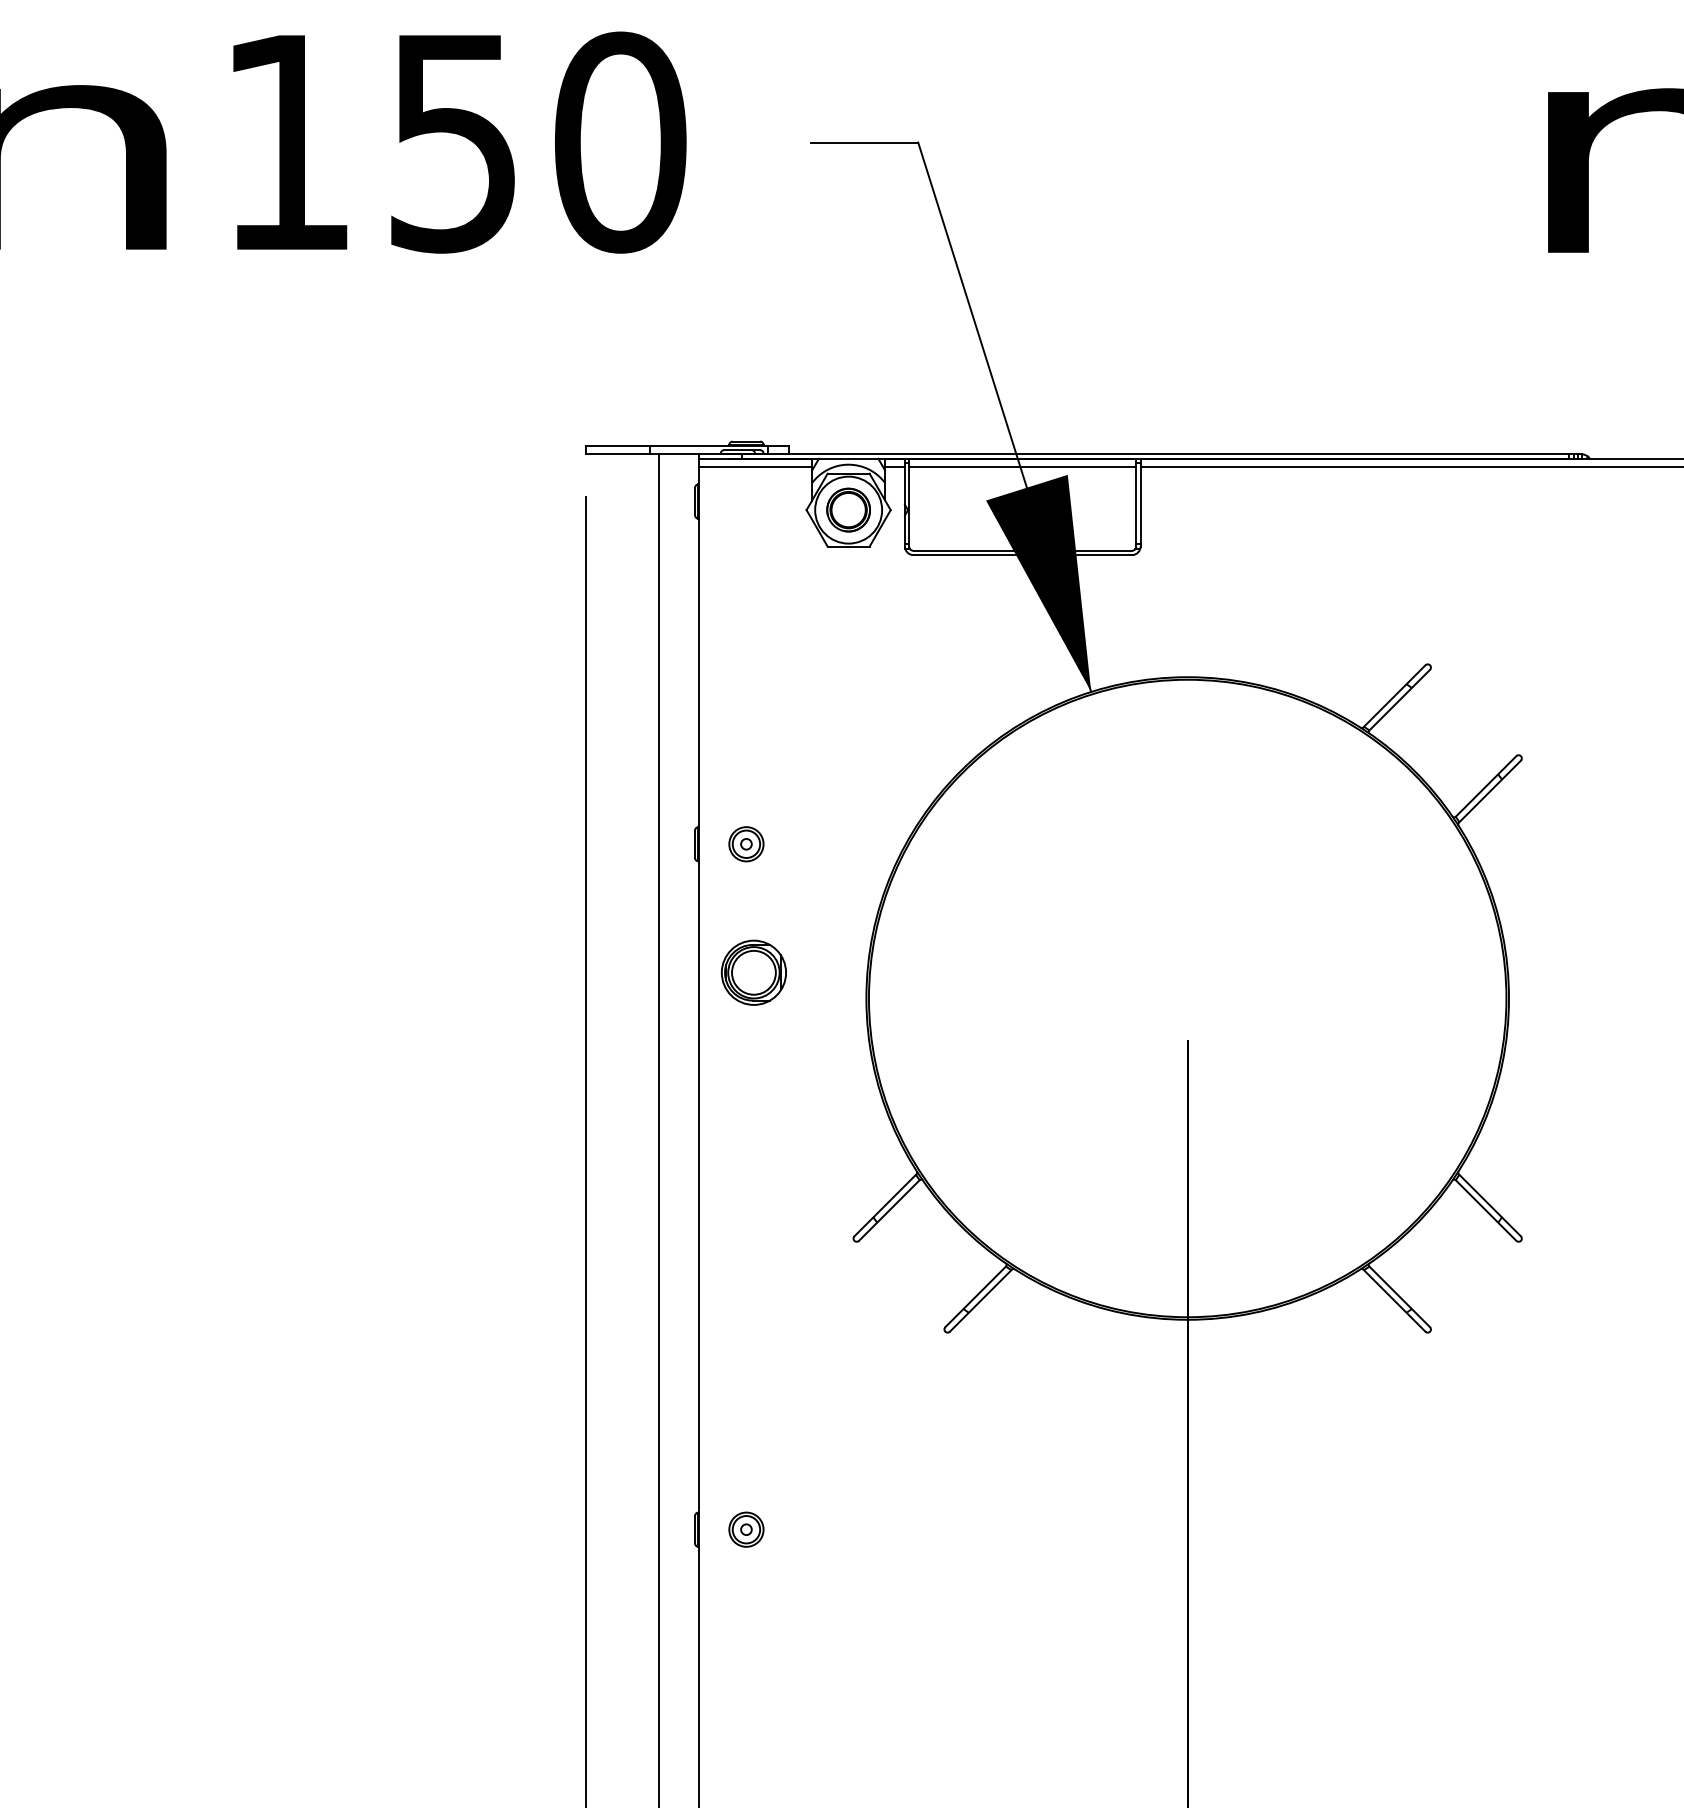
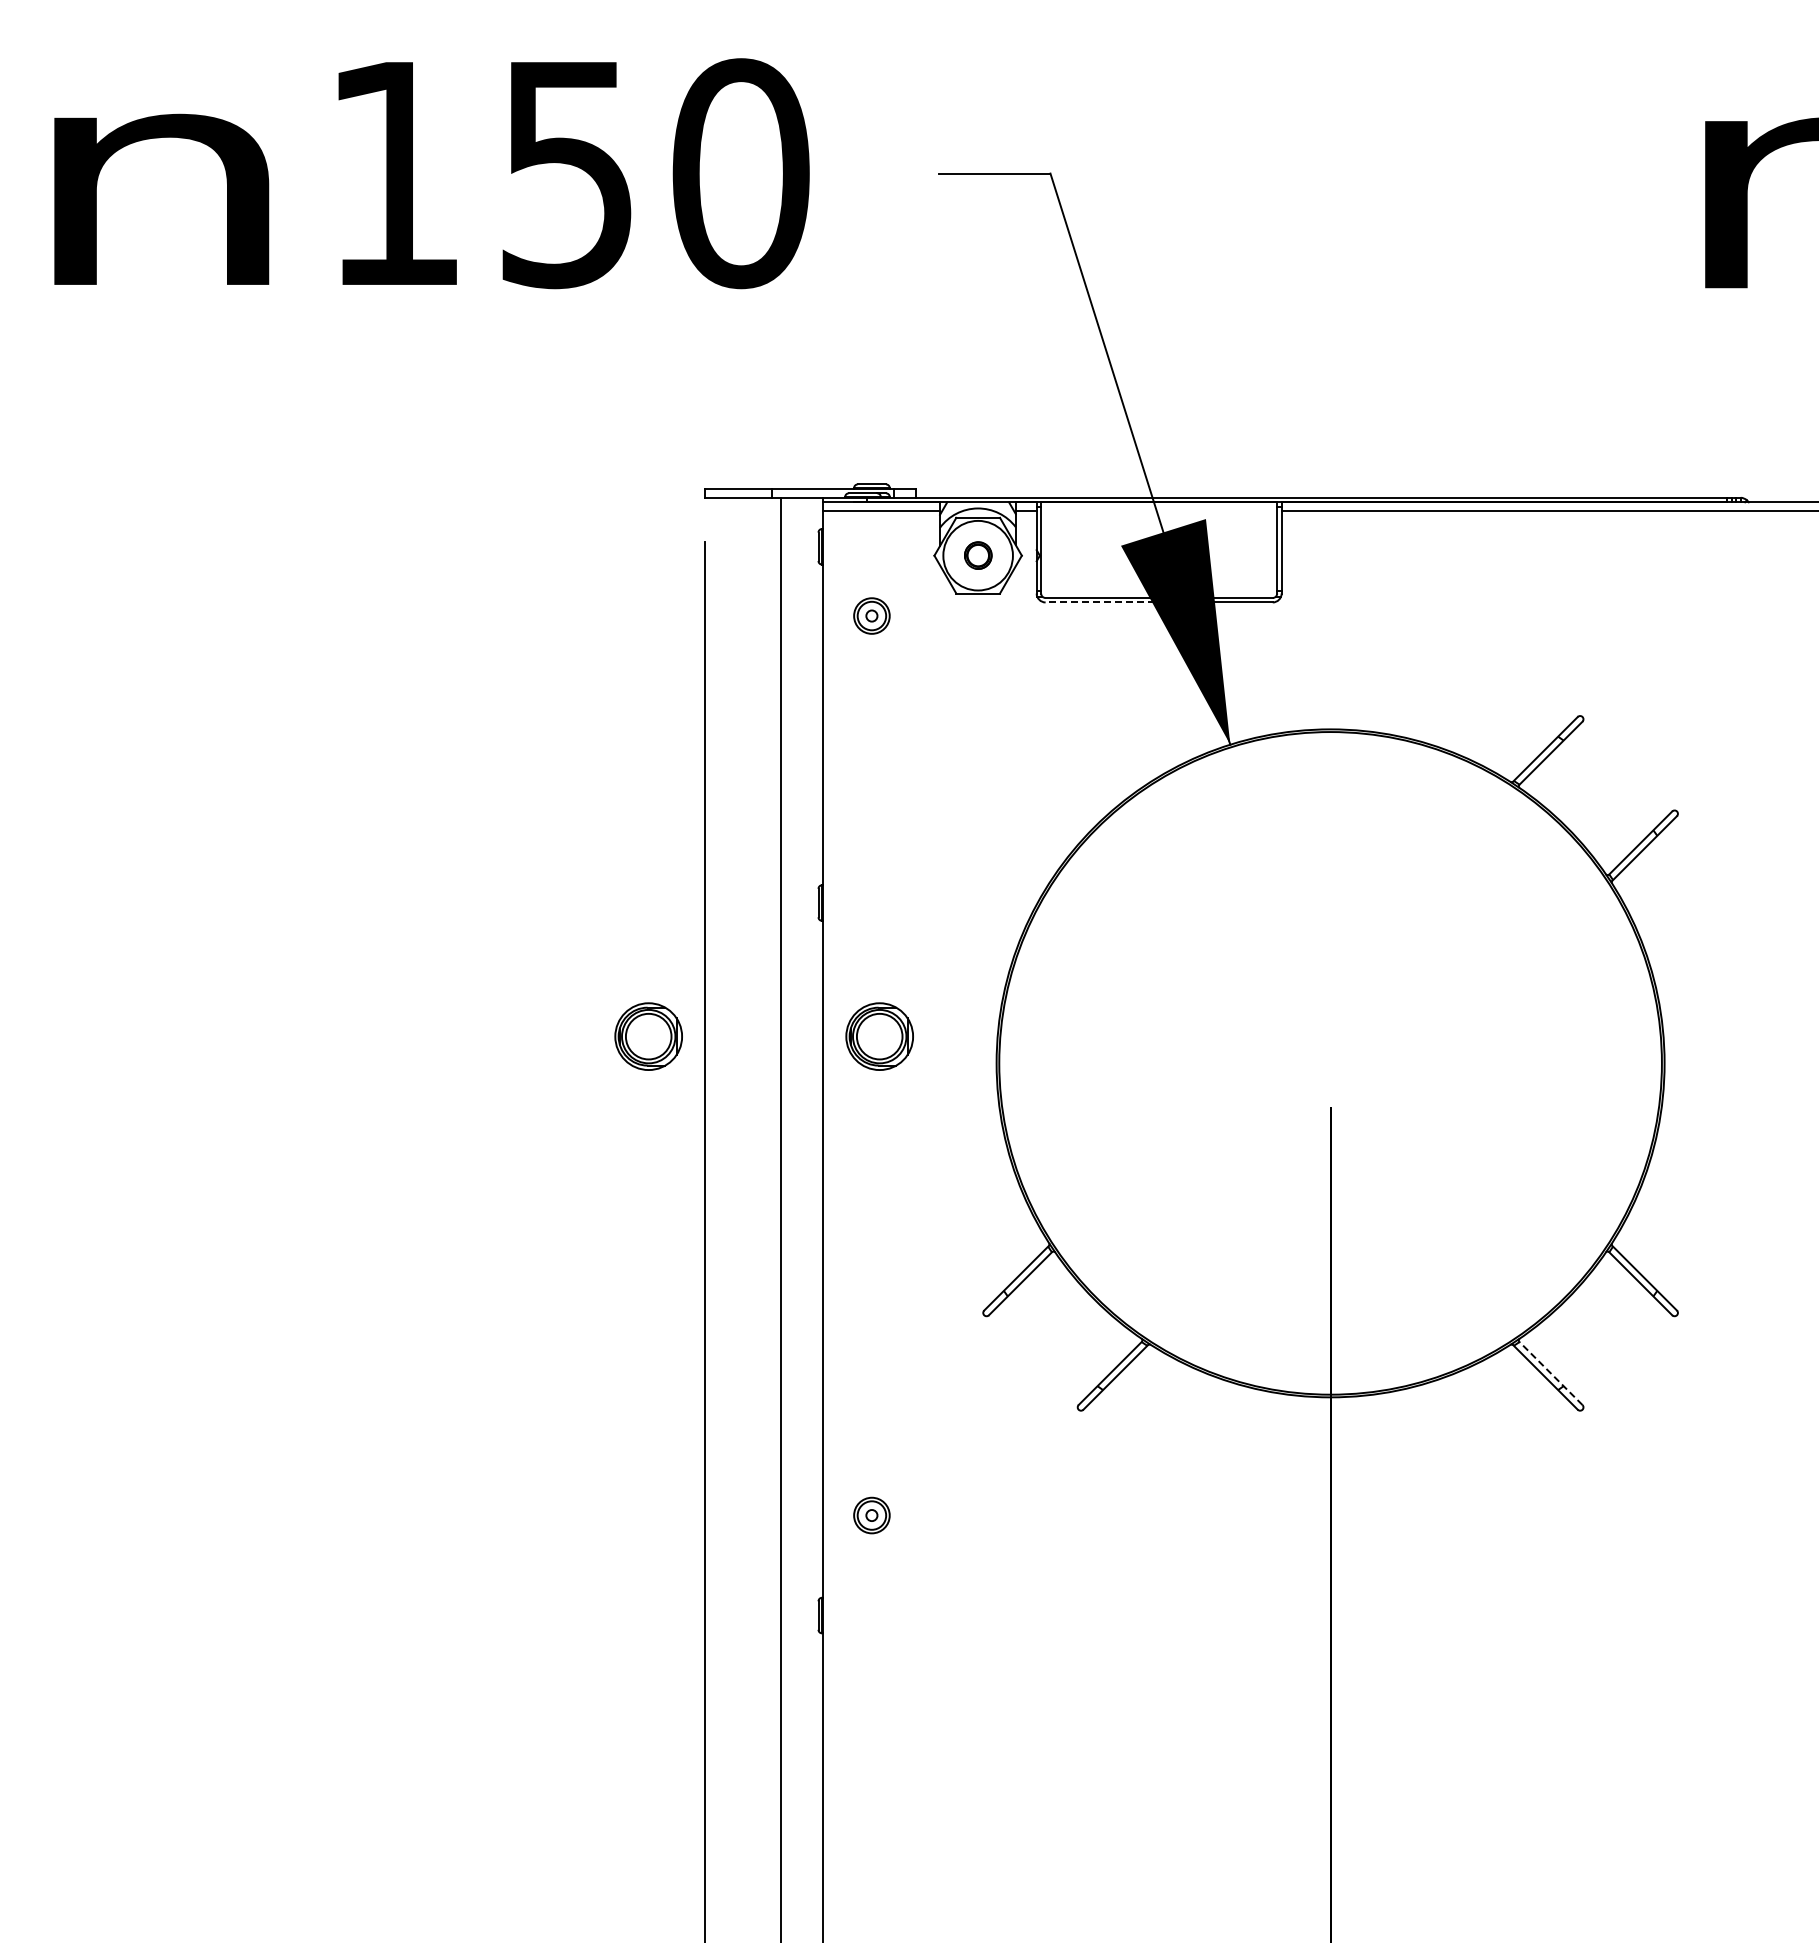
line: (1023, 467) -> (1159, 511), removed
part: (848, 509) -> (978, 555), size x0.6
line: (966, 555) -> (1100, 602), solid -> dashed
part: (746, 843) -> (871, 615), moved
part: (531, 972) -> (648, 1036), added
line: (1400, 1296) -> (1551, 1373), solid -> dashed
part: (746, 1529) -> (871, 1515), moved

